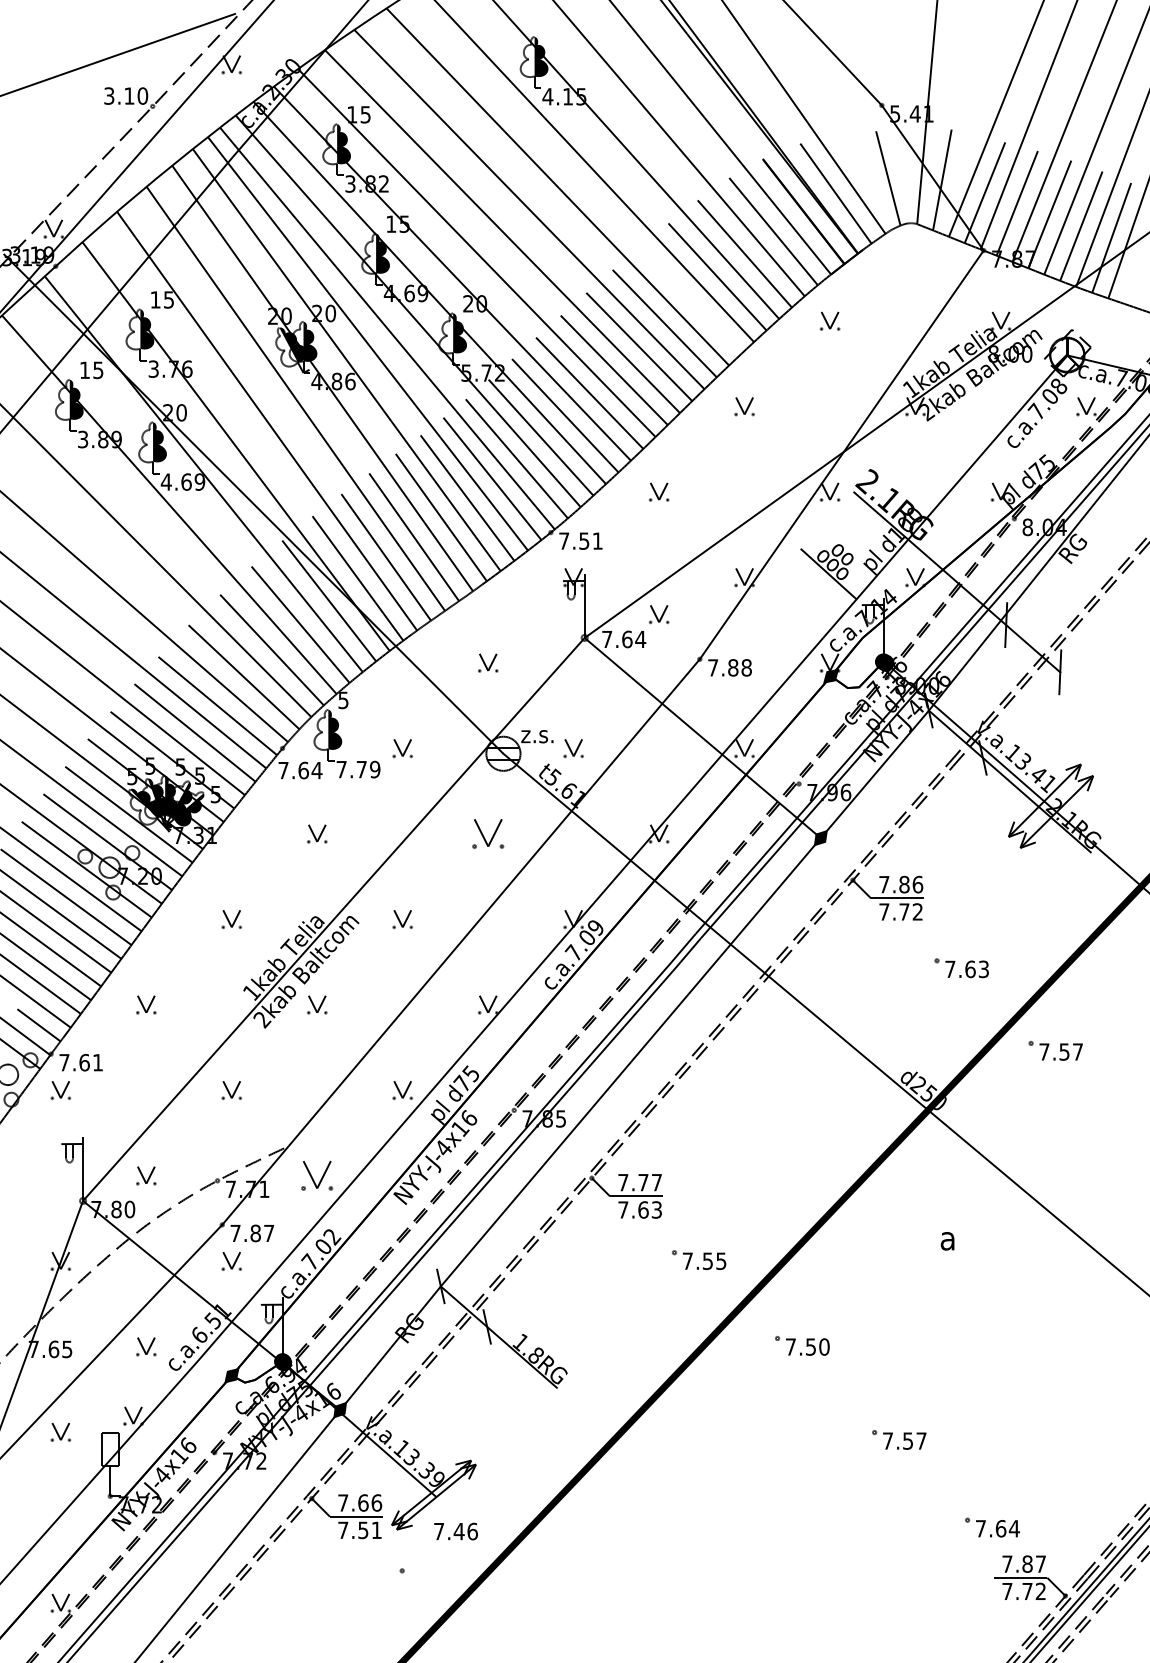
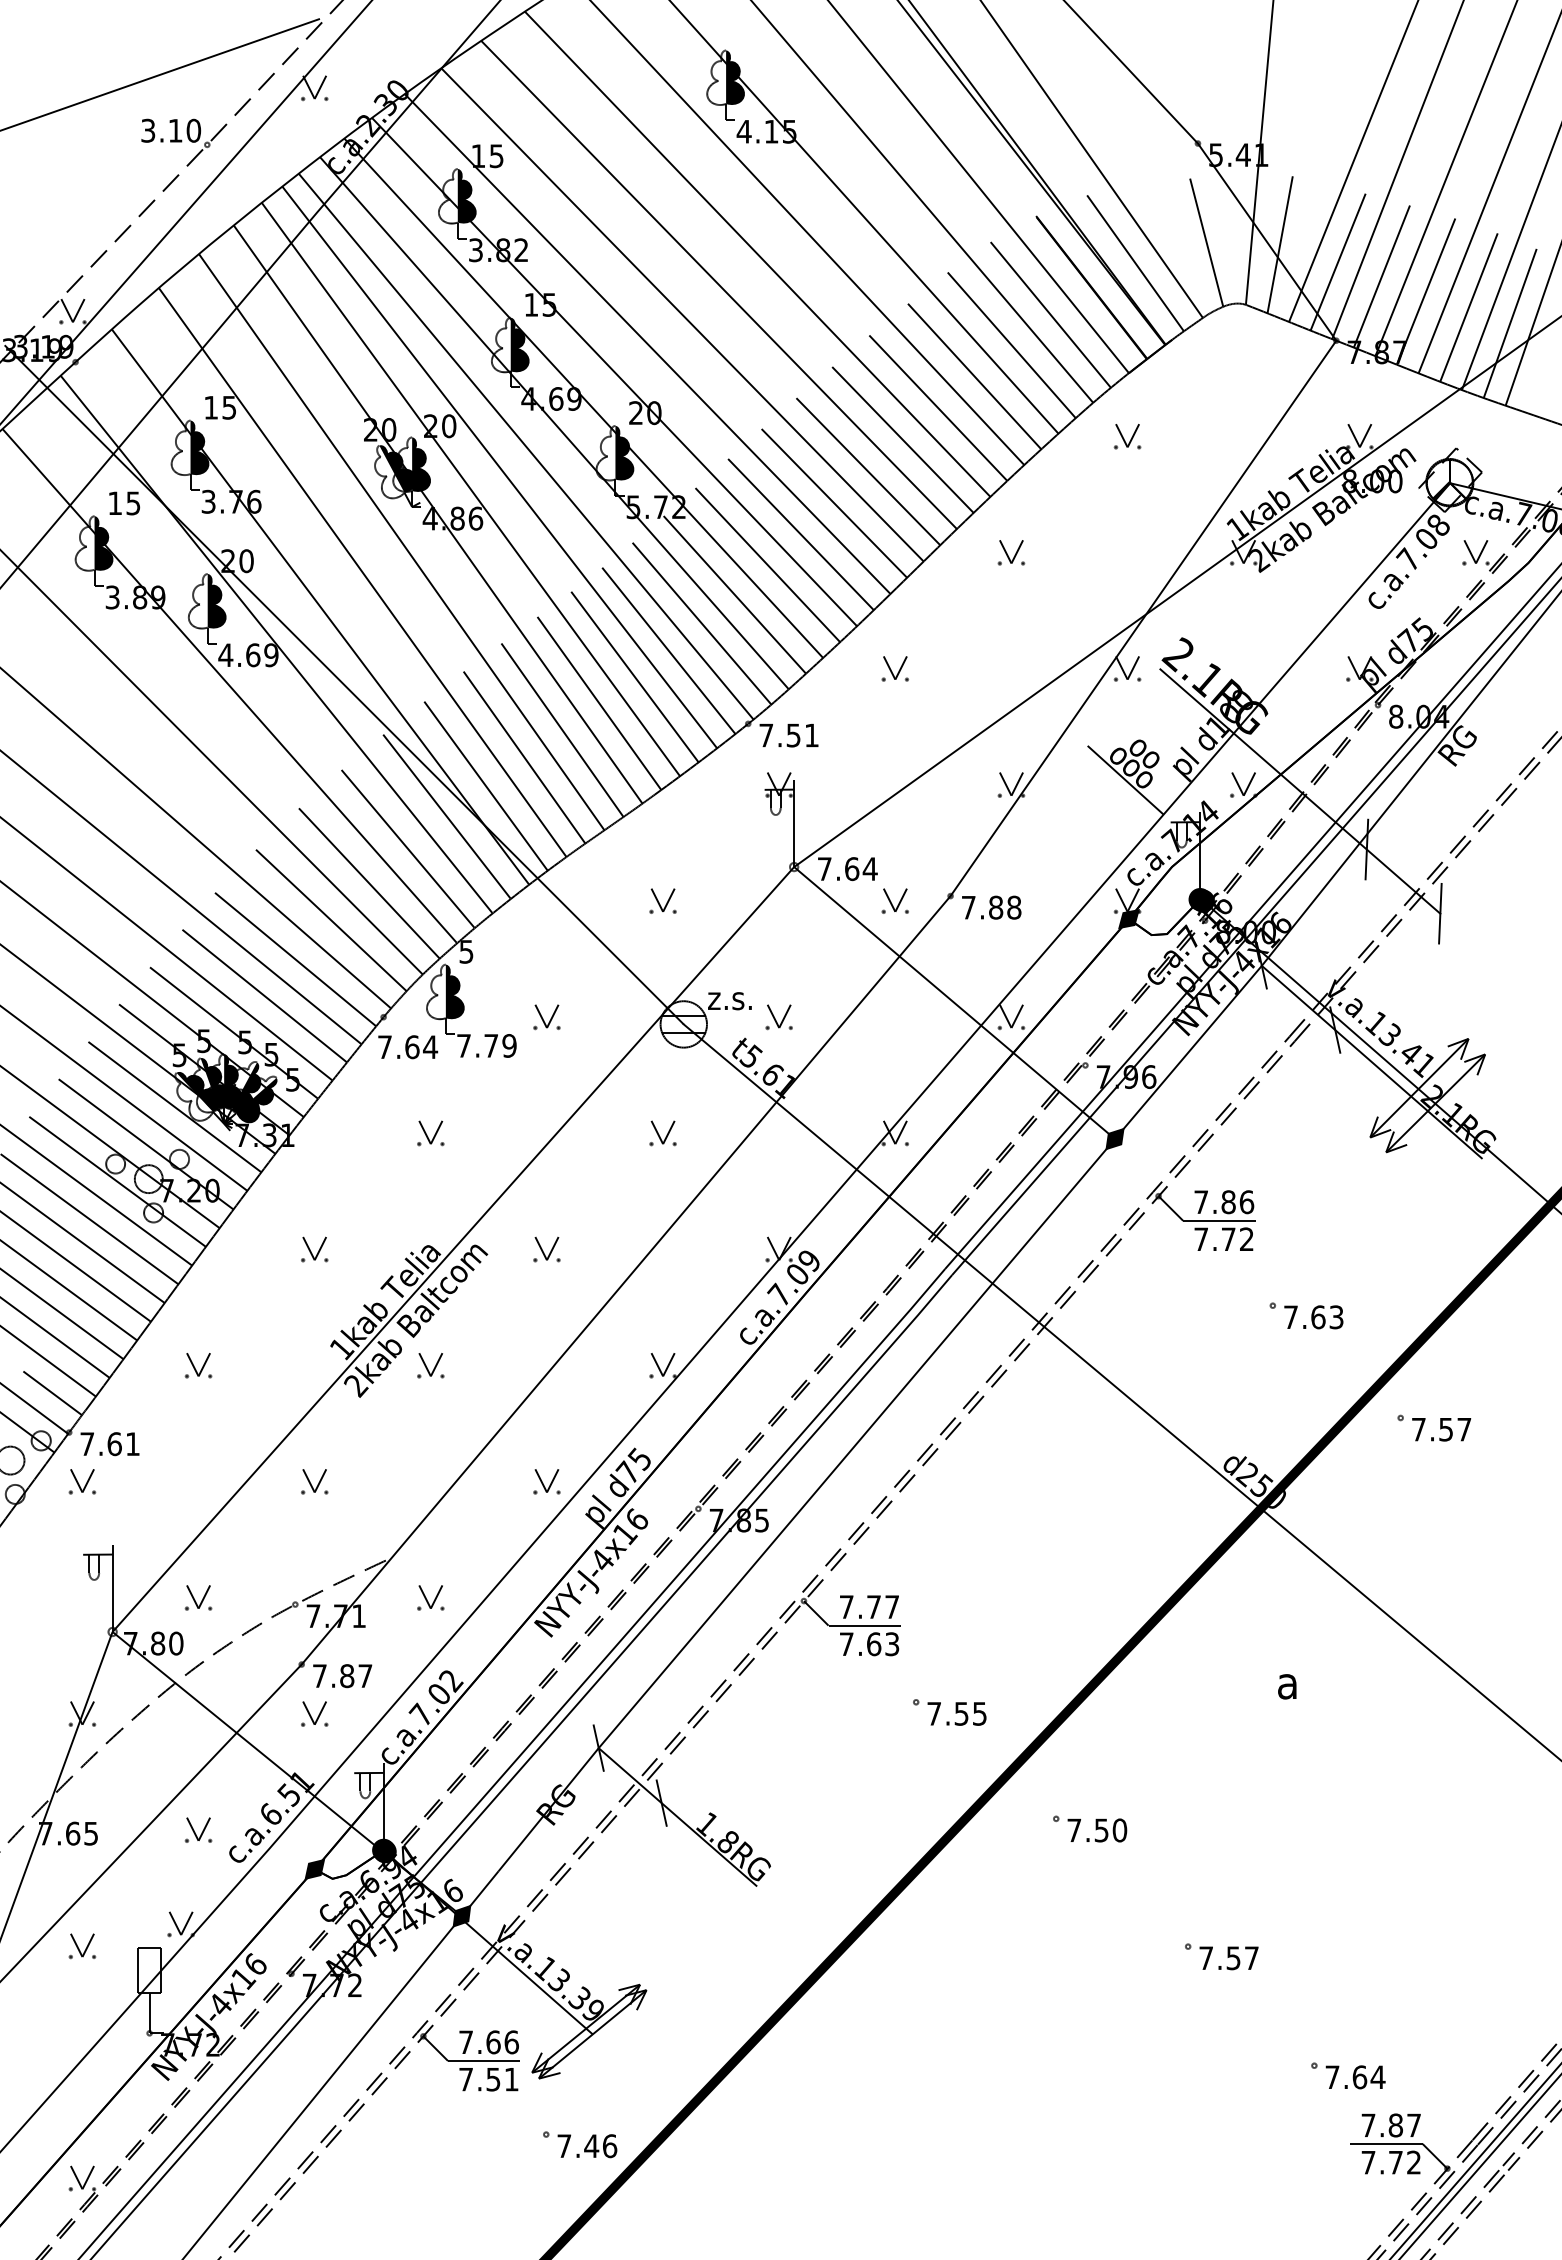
line: (690, 299) -> (938, 407), added
part: (658, 614) -> (894, 900), moved
part: (487, 834) -> (662, 1133), size x0.62
part: (317, 1175) -> (430, 1597), size x0.62
text: (456, 1531) -> (587, 2146), moved

